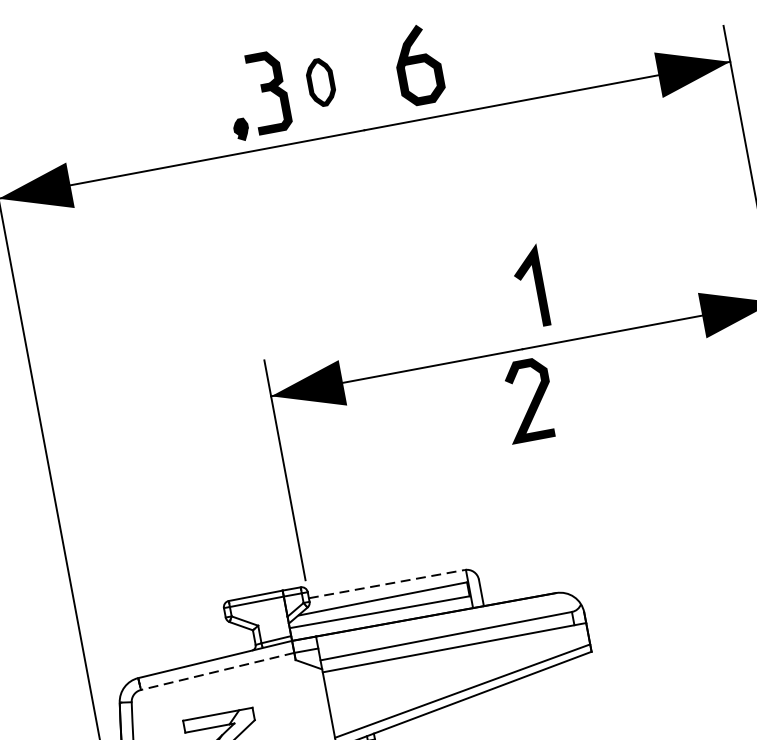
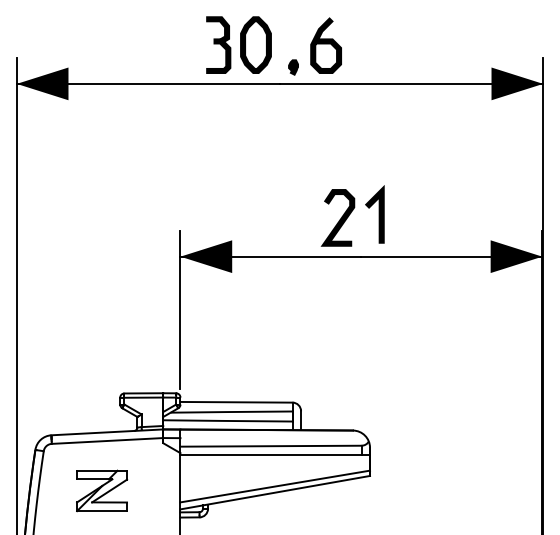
part: (320, 81) -> (255, 44), size x1.67
part: (241, 129) -> (293, 67), moved
curve: (531, 402) -> (339, 219), moved
line: (388, 584) -> (237, 402), dashed -> solid
line: (217, 670) -> (107, 440), dashed -> solid

